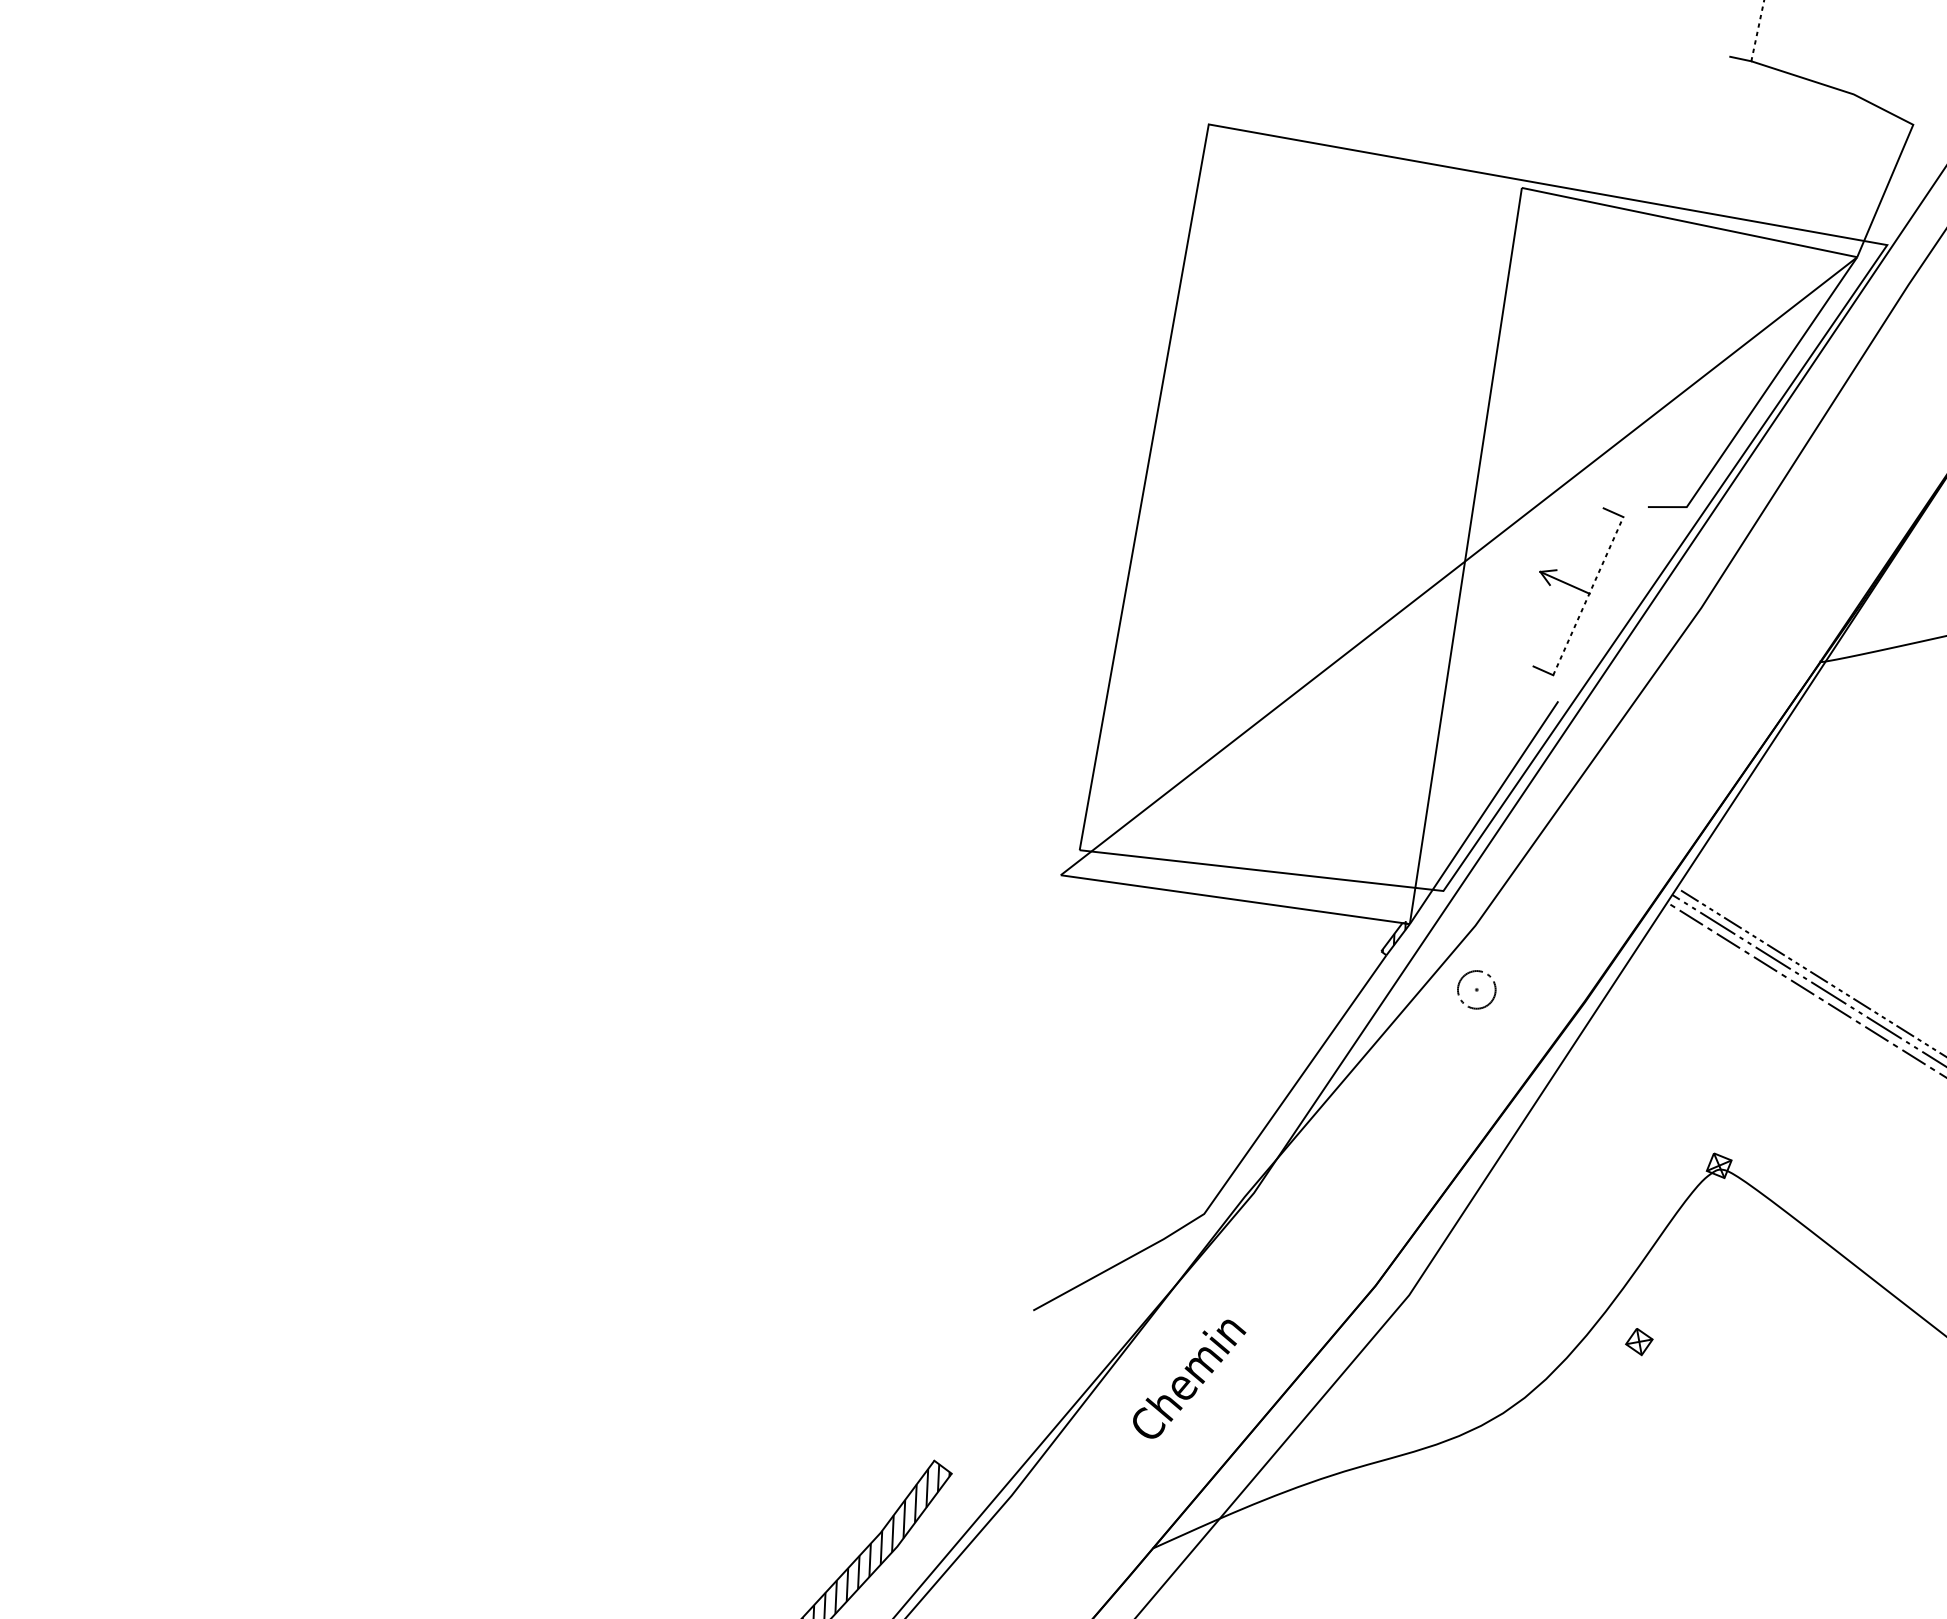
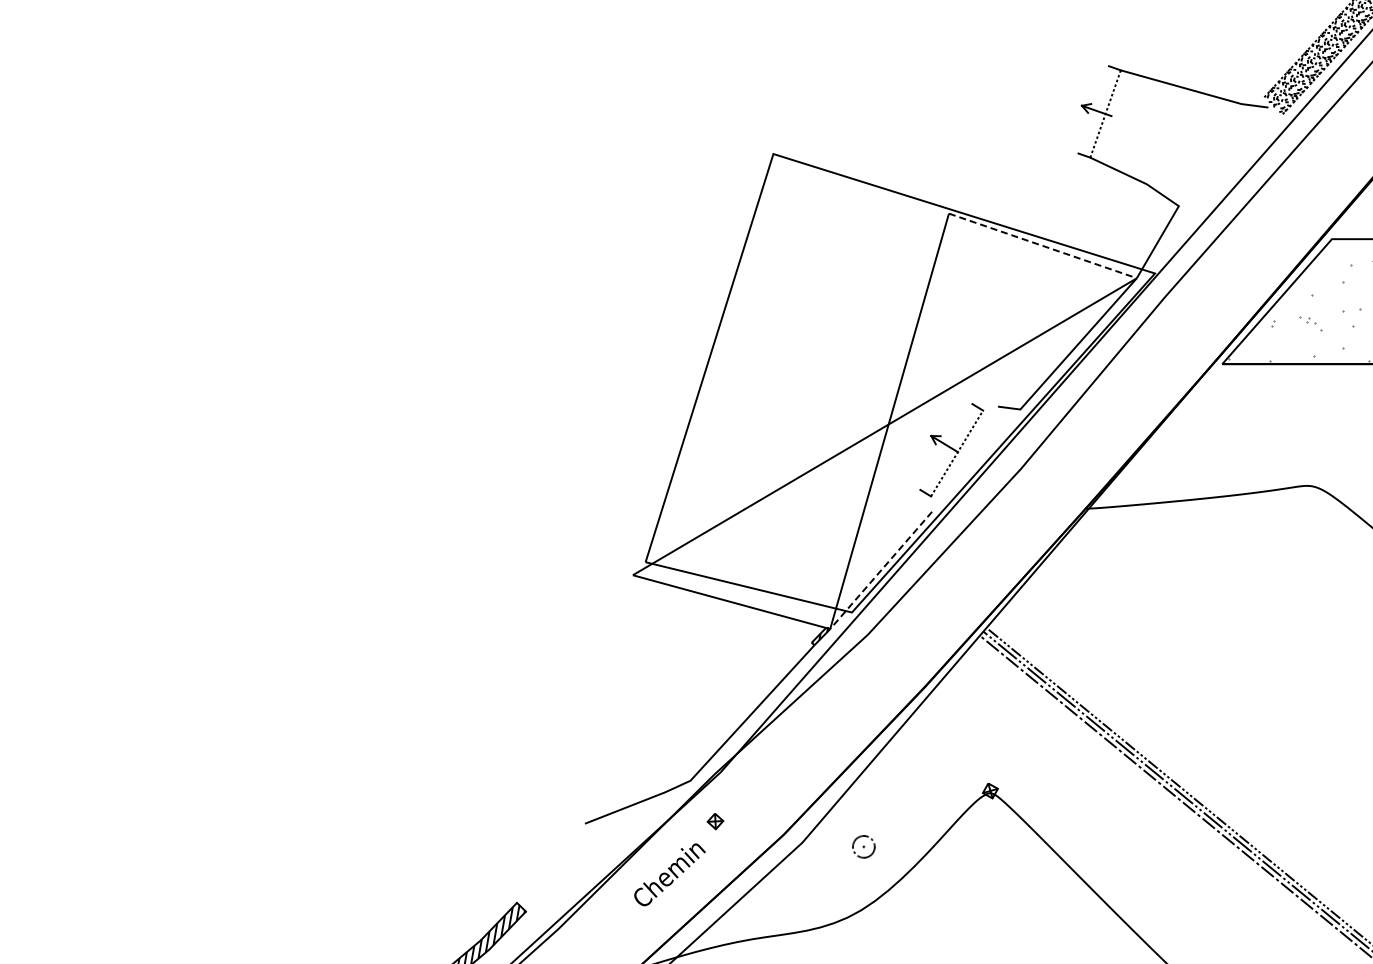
line: (1690, 223) -> (1043, 246), solid -> dashed
line: (1484, 812) -> (881, 570), solid -> dashed
part: (1476, 989) -> (863, 846), moved
part: (1639, 1341) -> (715, 821), moved

